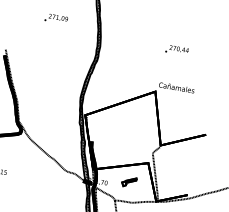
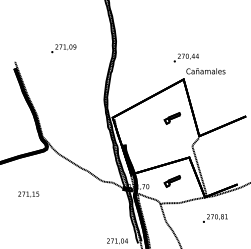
text: (56, 18) -> (63, 48), moved
text: (176, 49) -> (185, 57), moved
part: (139, 125) -> (172, 118), added

